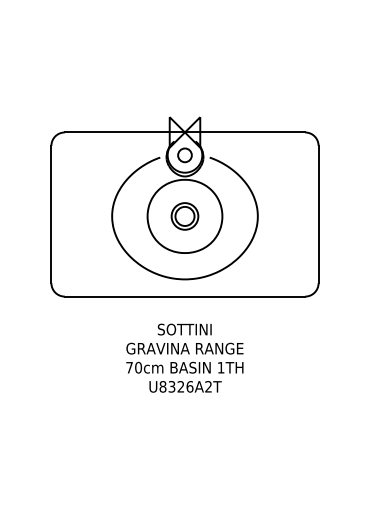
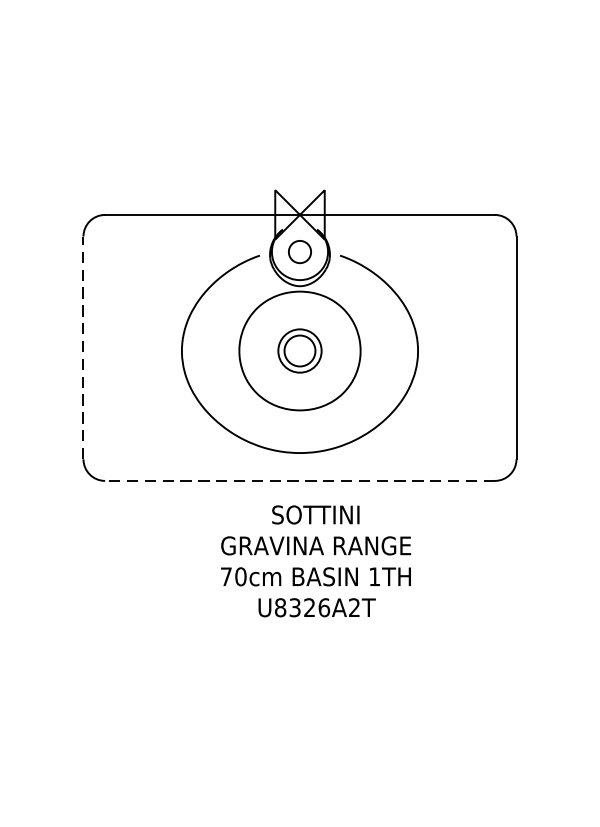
line: (51, 214) -> (83, 347), solid -> dashed
line: (184, 296) -> (299, 480), solid -> dashed
text: (184, 357) -> (315, 560), moved

